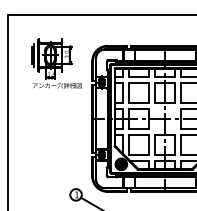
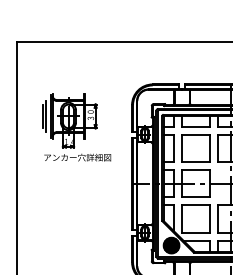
part: (56, 63) -> (76, 127), moved

